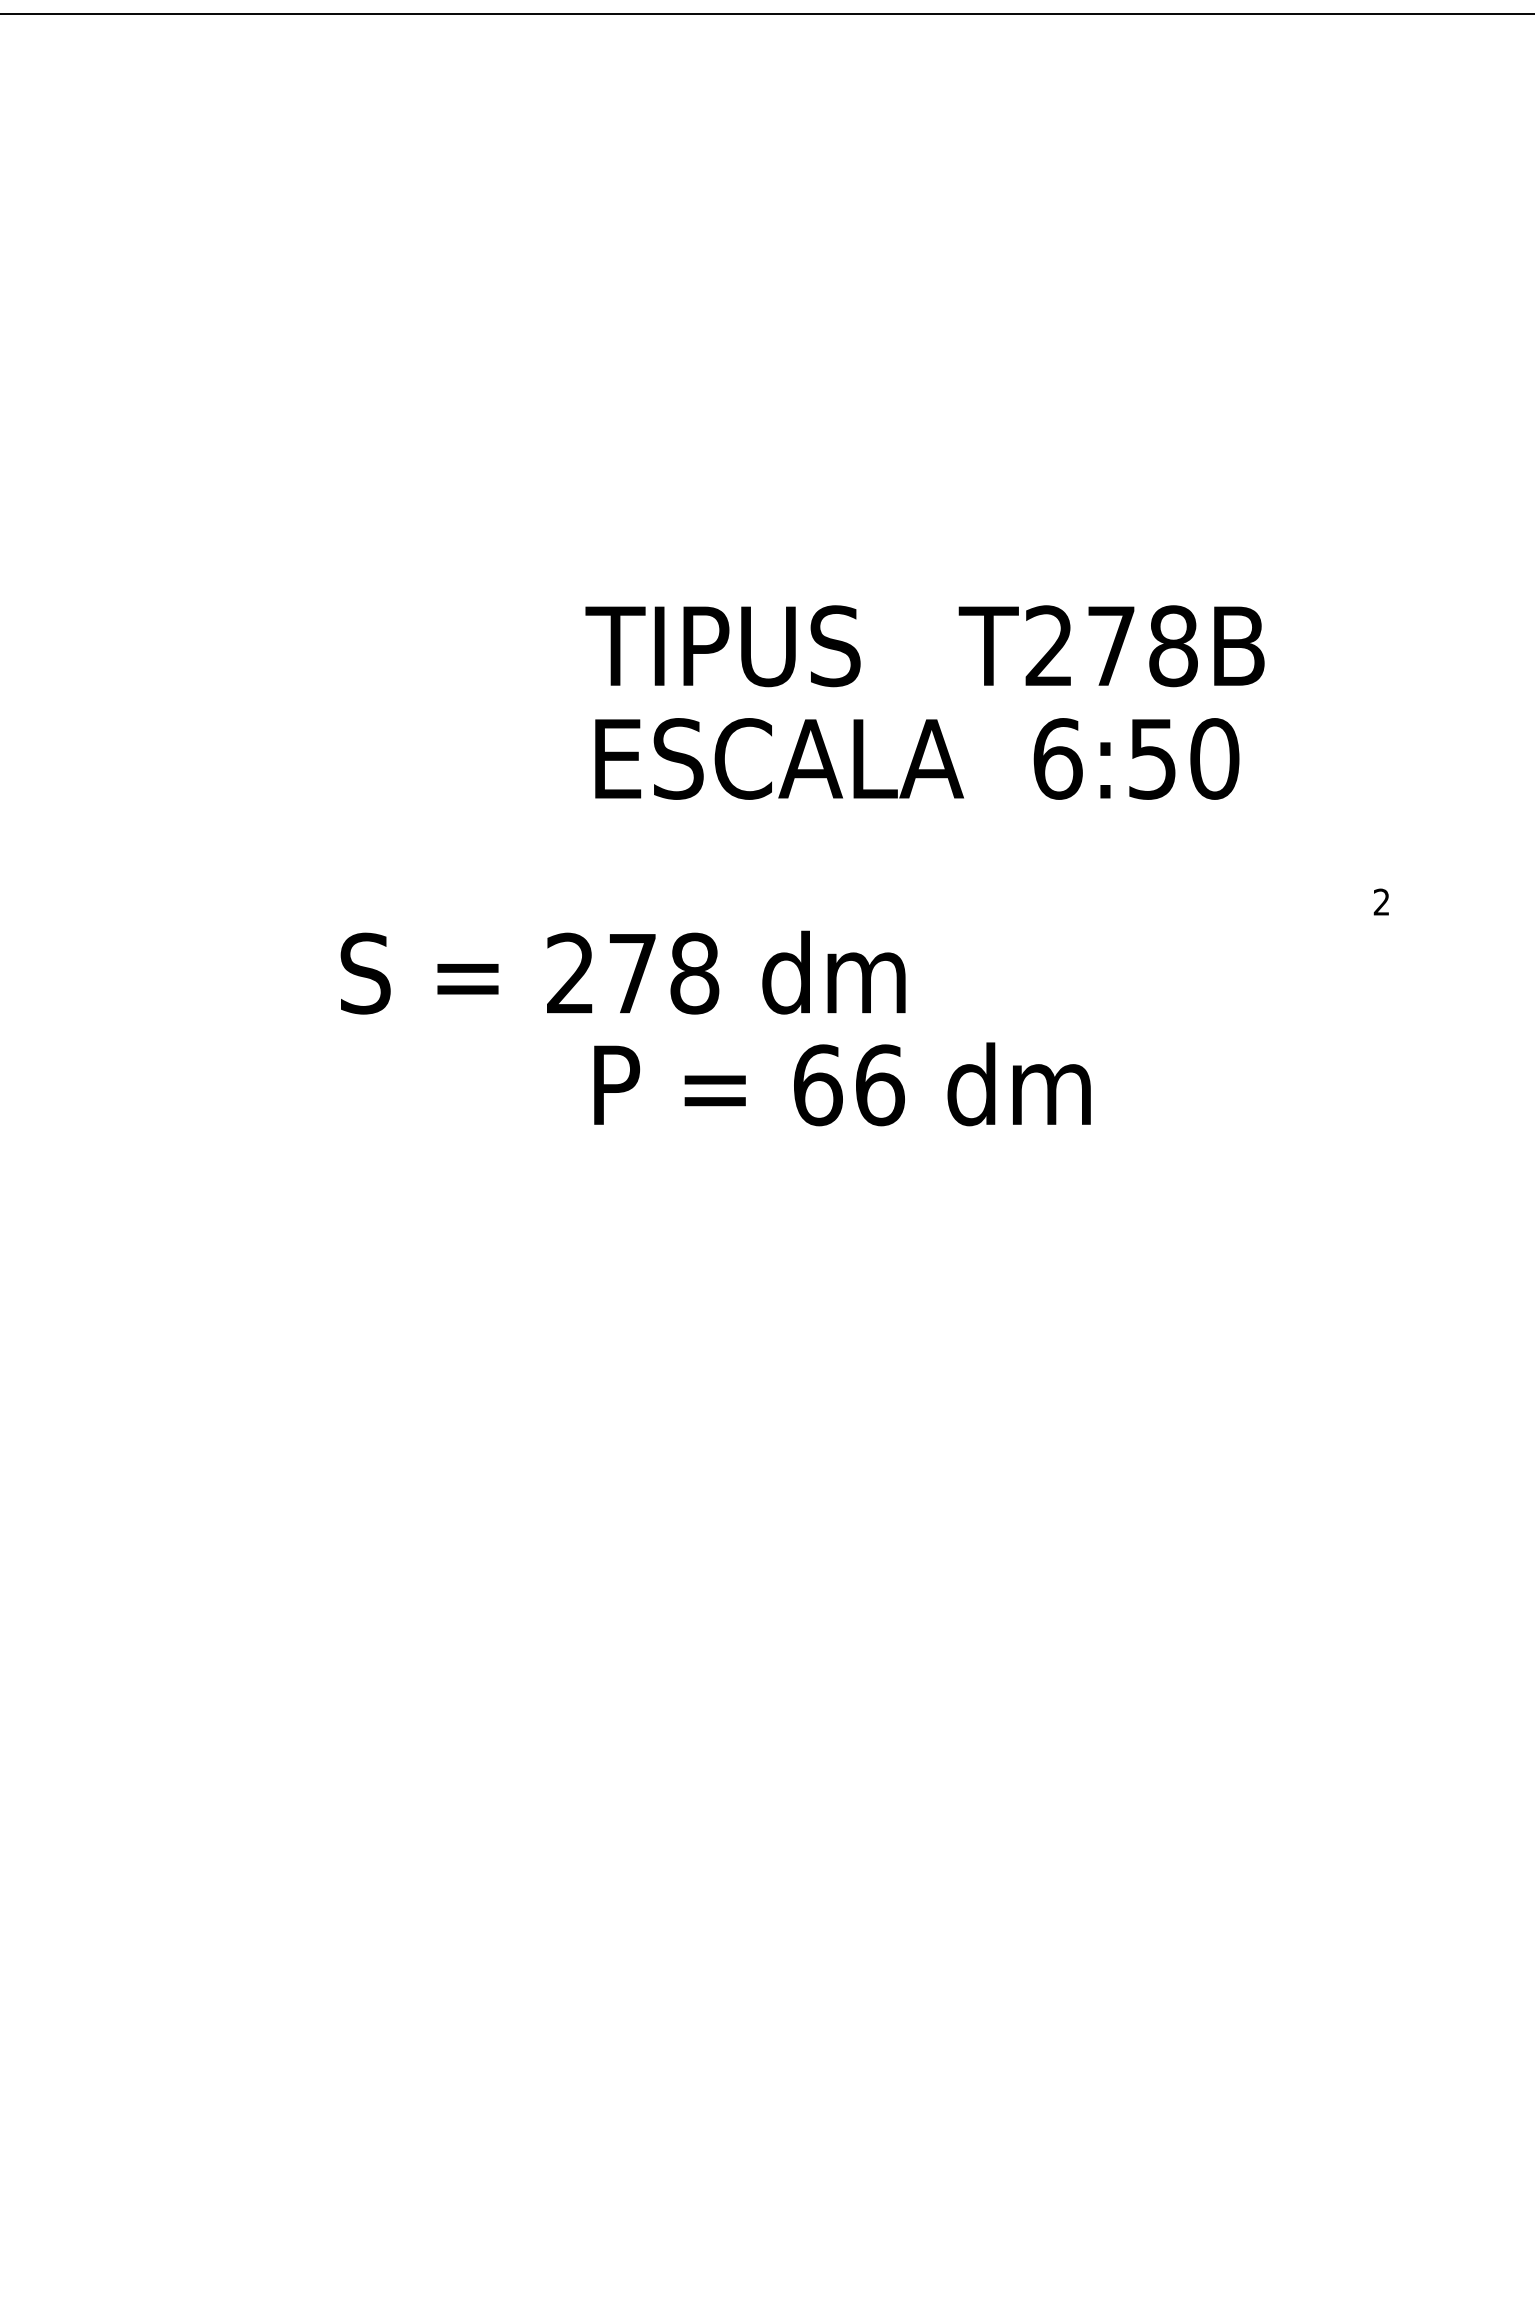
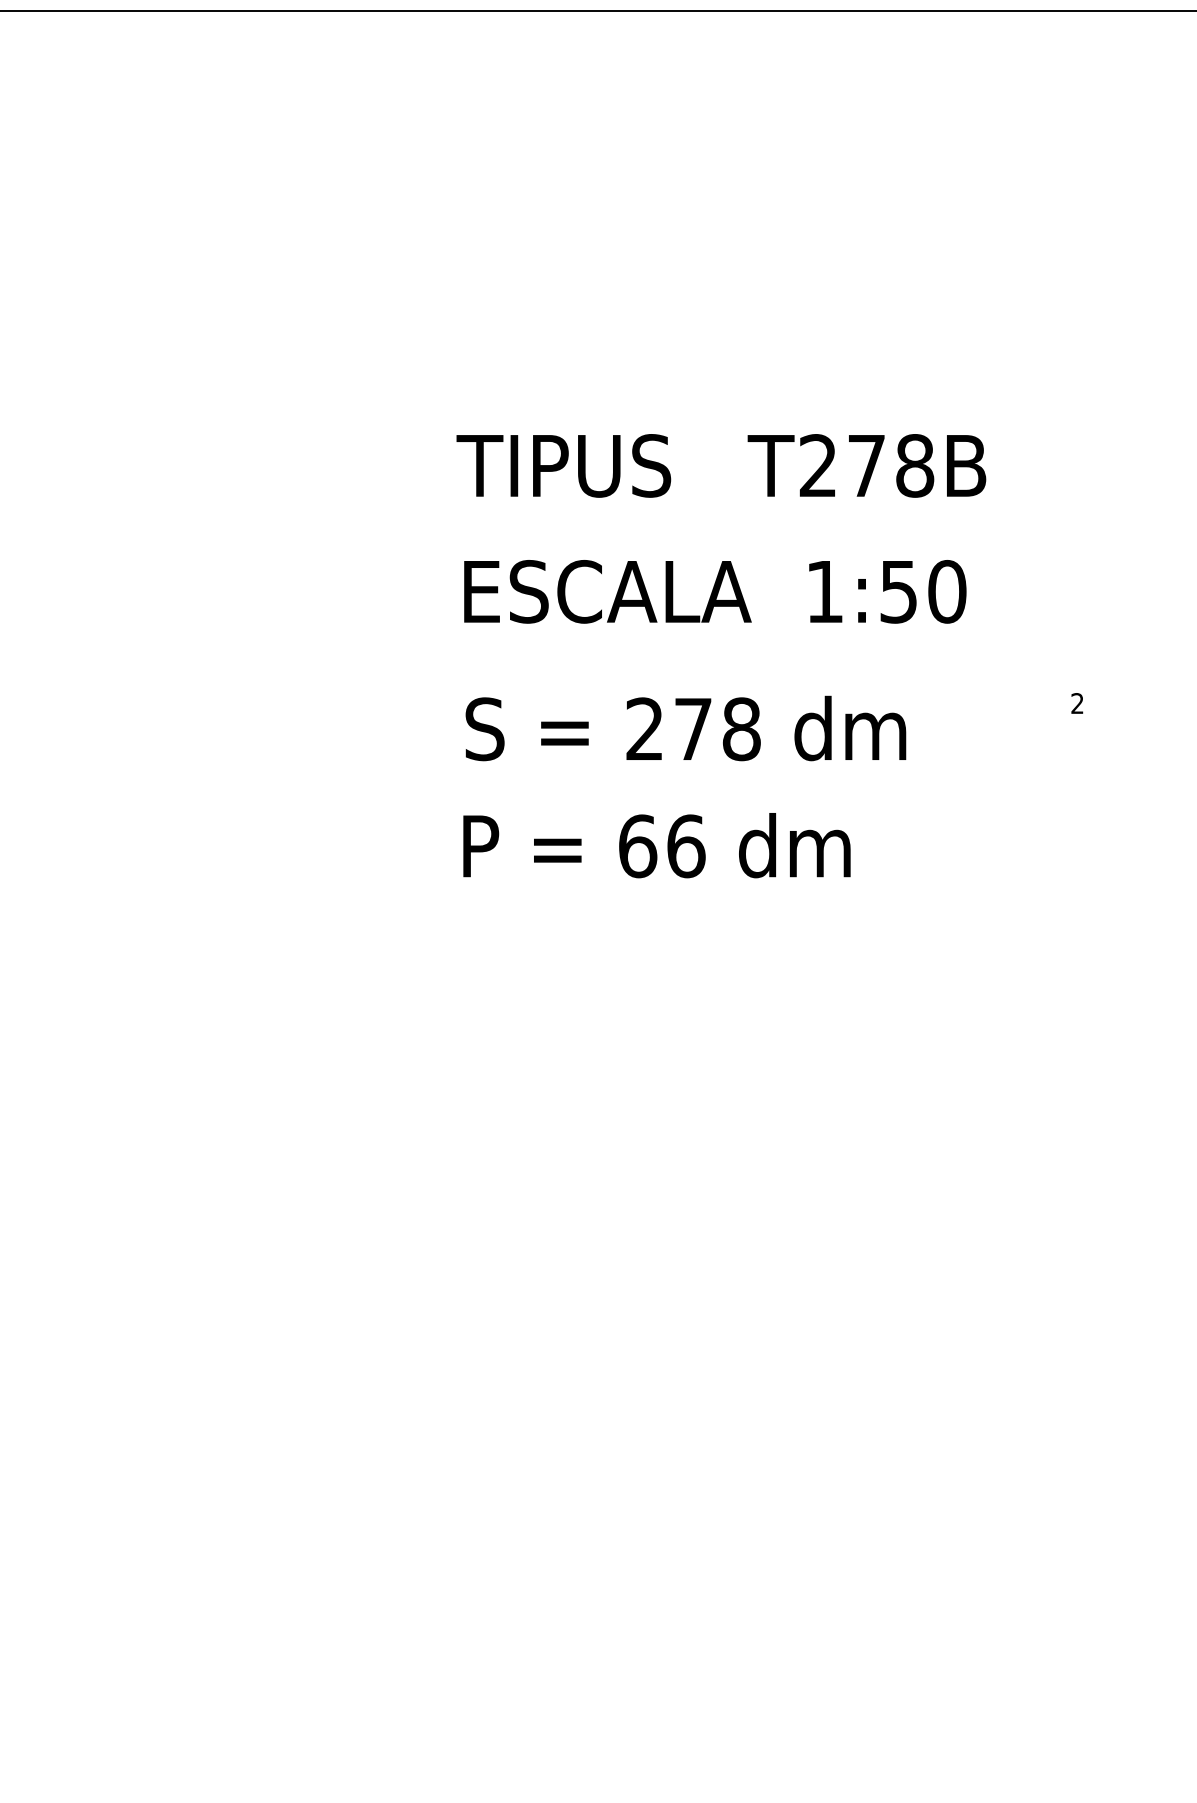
text: (925, 645) -> (721, 465), moved
text: (1058, 758) -> (825, 591), 6:50 -> 1:50
text: (622, 972) -> (685, 728), moved

